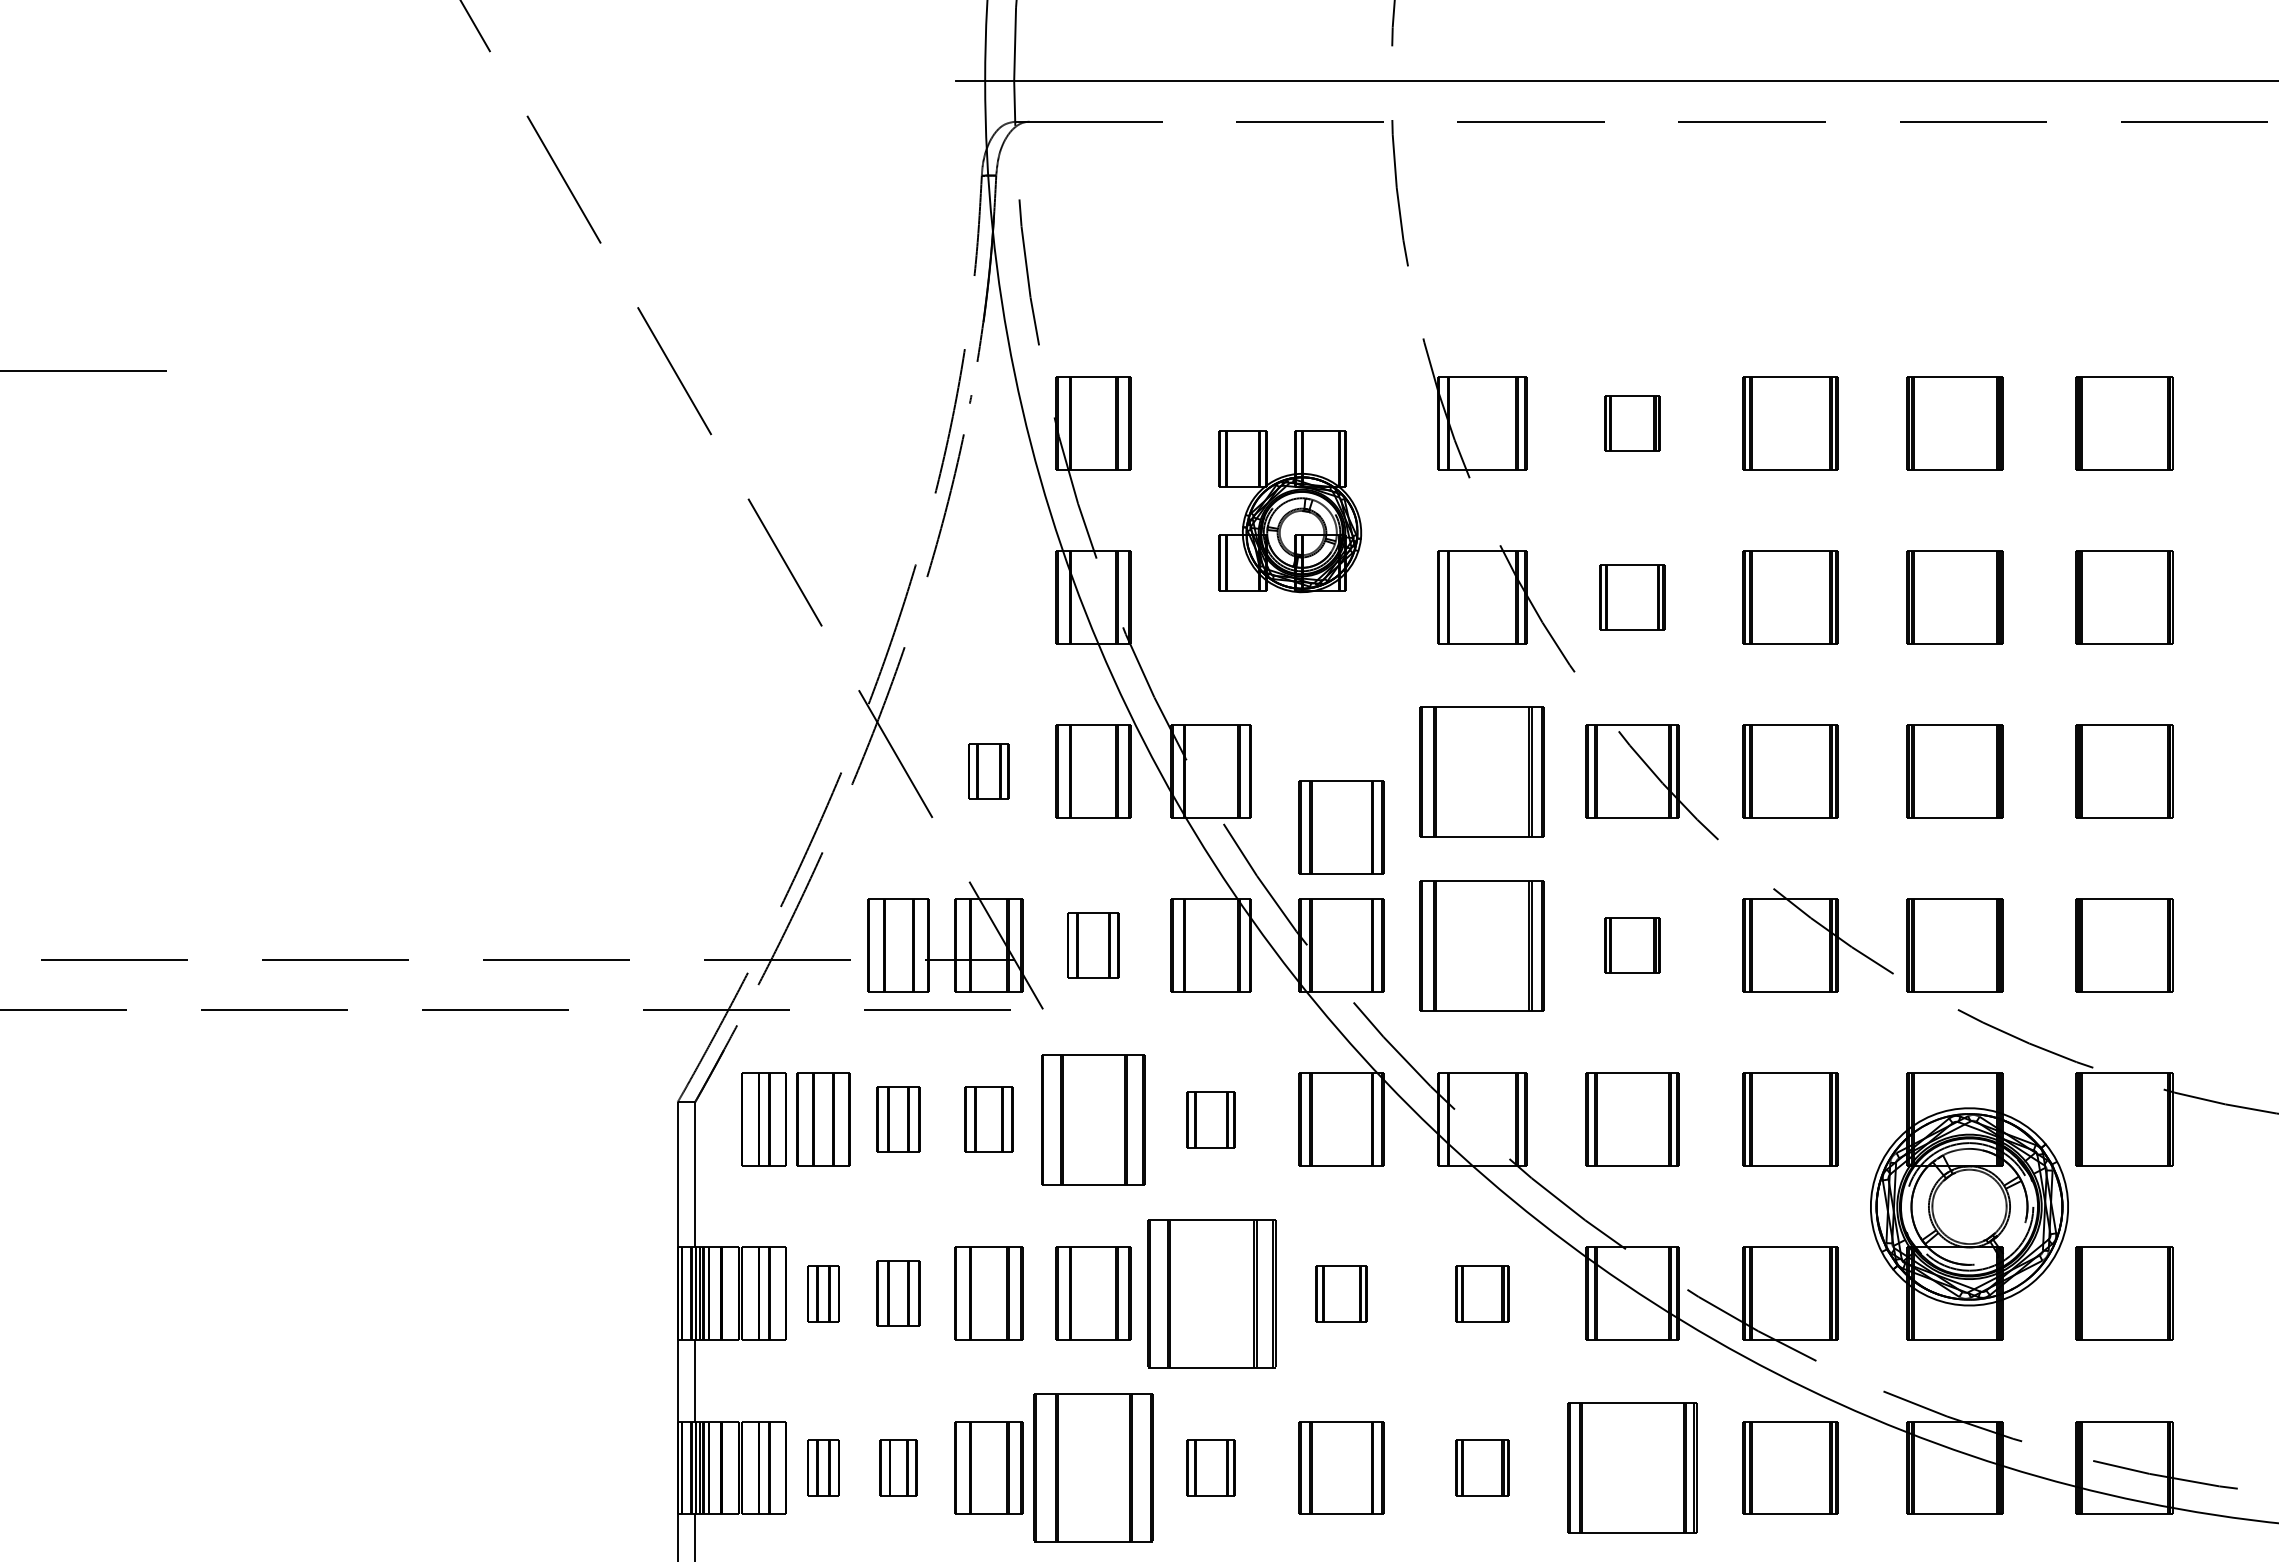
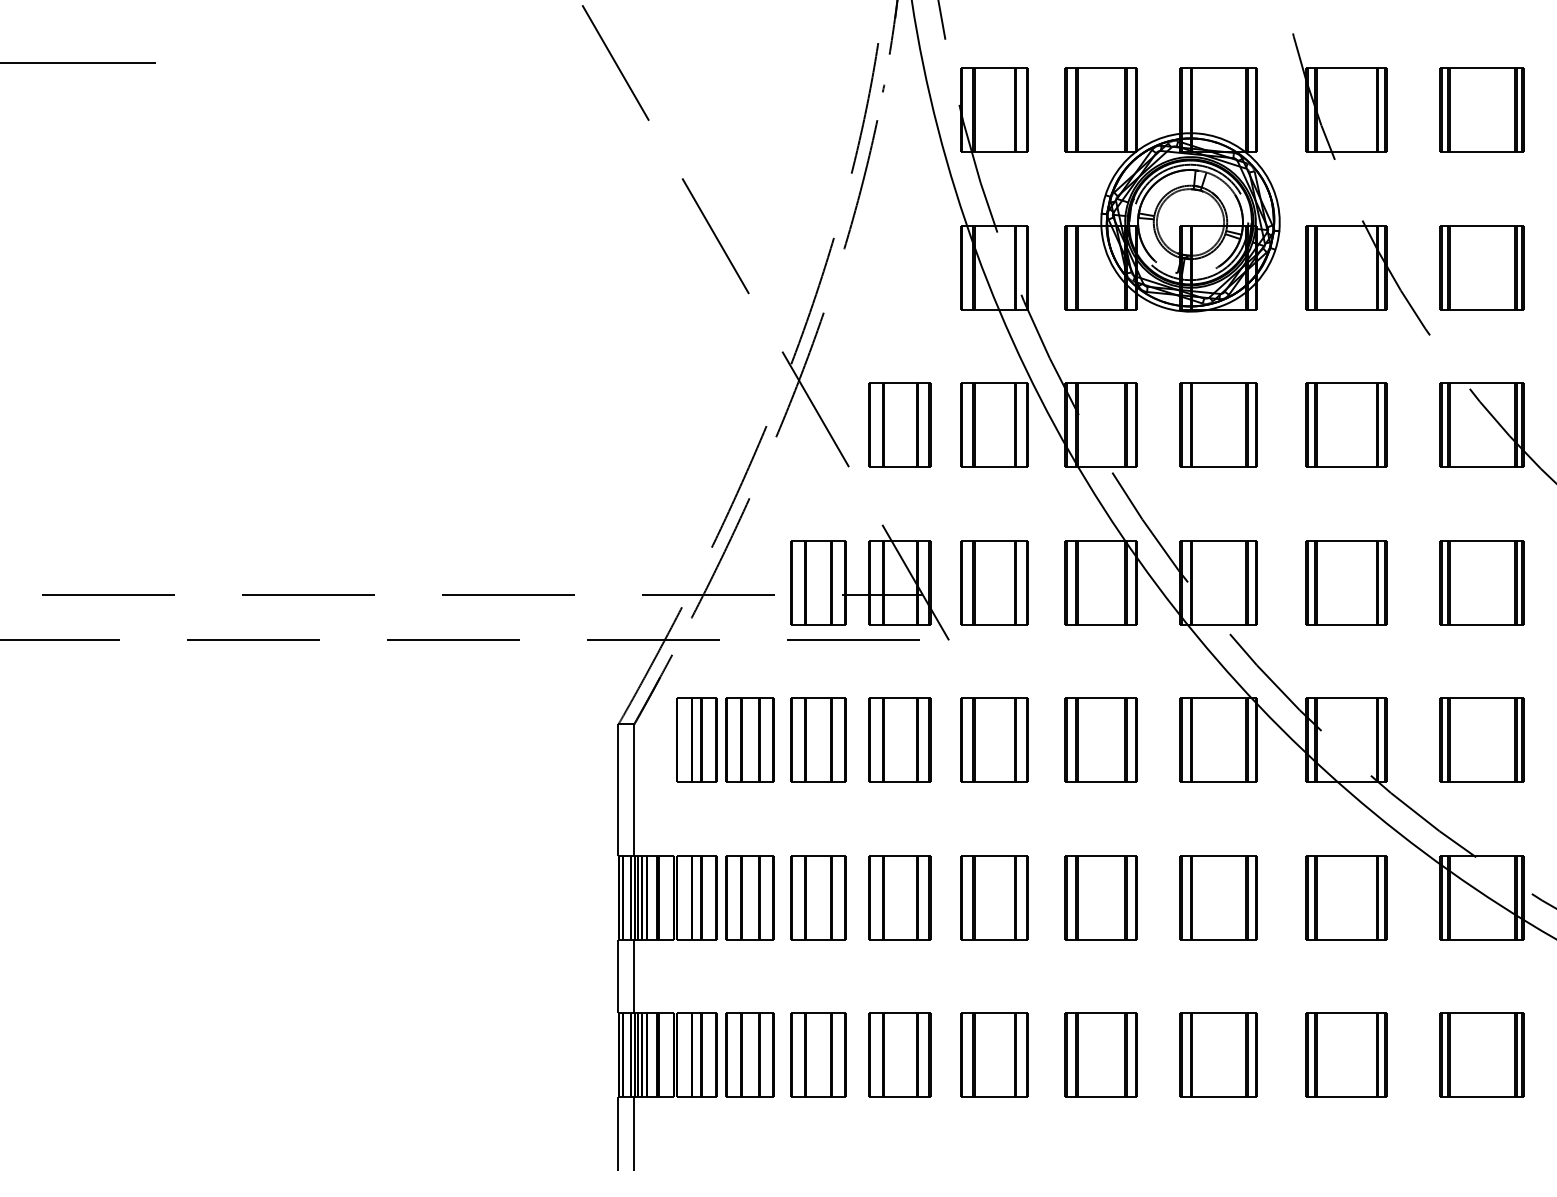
part: (1632, 423) -> (1482, 110), size x1.67
part: (1289, 511) -> (1171, 189), size x1.67
part: (1632, 597) -> (1482, 267), size x1.43
part: (988, 771) -> (899, 425), size x1.67
part: (1482, 771) -> (1346, 425), size x0.71
part: (1341, 827) -> (1218, 425), moved
part: (1093, 945) -> (994, 582), size x1.43
part: (1482, 945) -> (1346, 582), size x0.71
part: (1632, 945) -> (1482, 582), size x1.67
part: (898, 1119) -> (818, 739), size x1.43
part: (988, 1119) -> (899, 739), size x1.43
part: (1093, 1119) -> (994, 739), size x0.71
part: (1210, 1119) -> (1100, 739), size x1.67
part: (823, 1293) -> (750, 897), size x1.67
part: (898, 1293) -> (818, 897), size x1.43
part: (1210, 1293) -> (1100, 897), size x0.62
part: (1341, 1293) -> (1218, 897), size x1.67
part: (1482, 1293) -> (1346, 897), size x1.67
part: (823, 1467) -> (750, 1054), size x1.67
part: (898, 1467) -> (818, 1054), size x1.67
part: (1093, 1467) -> (994, 1054), size x0.62
part: (1210, 1467) -> (1100, 1054), size x1.67
part: (1482, 1467) -> (1346, 1054), size x1.67
part: (1632, 1467) -> (1482, 1054), size x0.71

